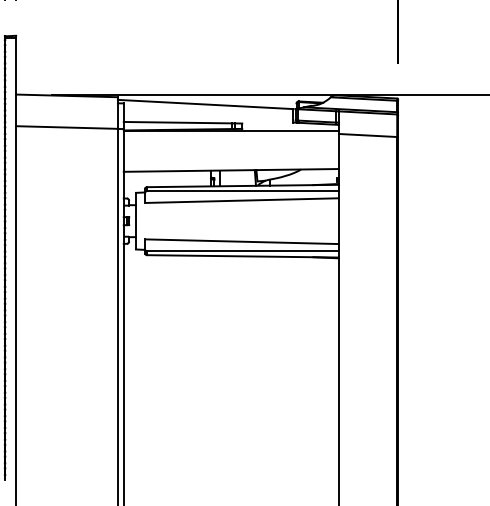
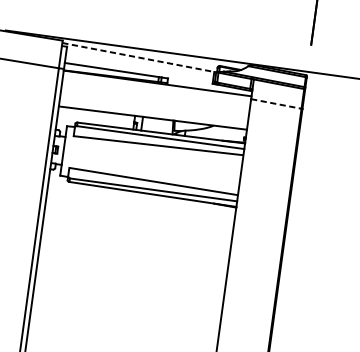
line: (205, 104) -> (138, 57), solid -> dashed
line: (368, 135) -> (276, 103), solid -> dashed

